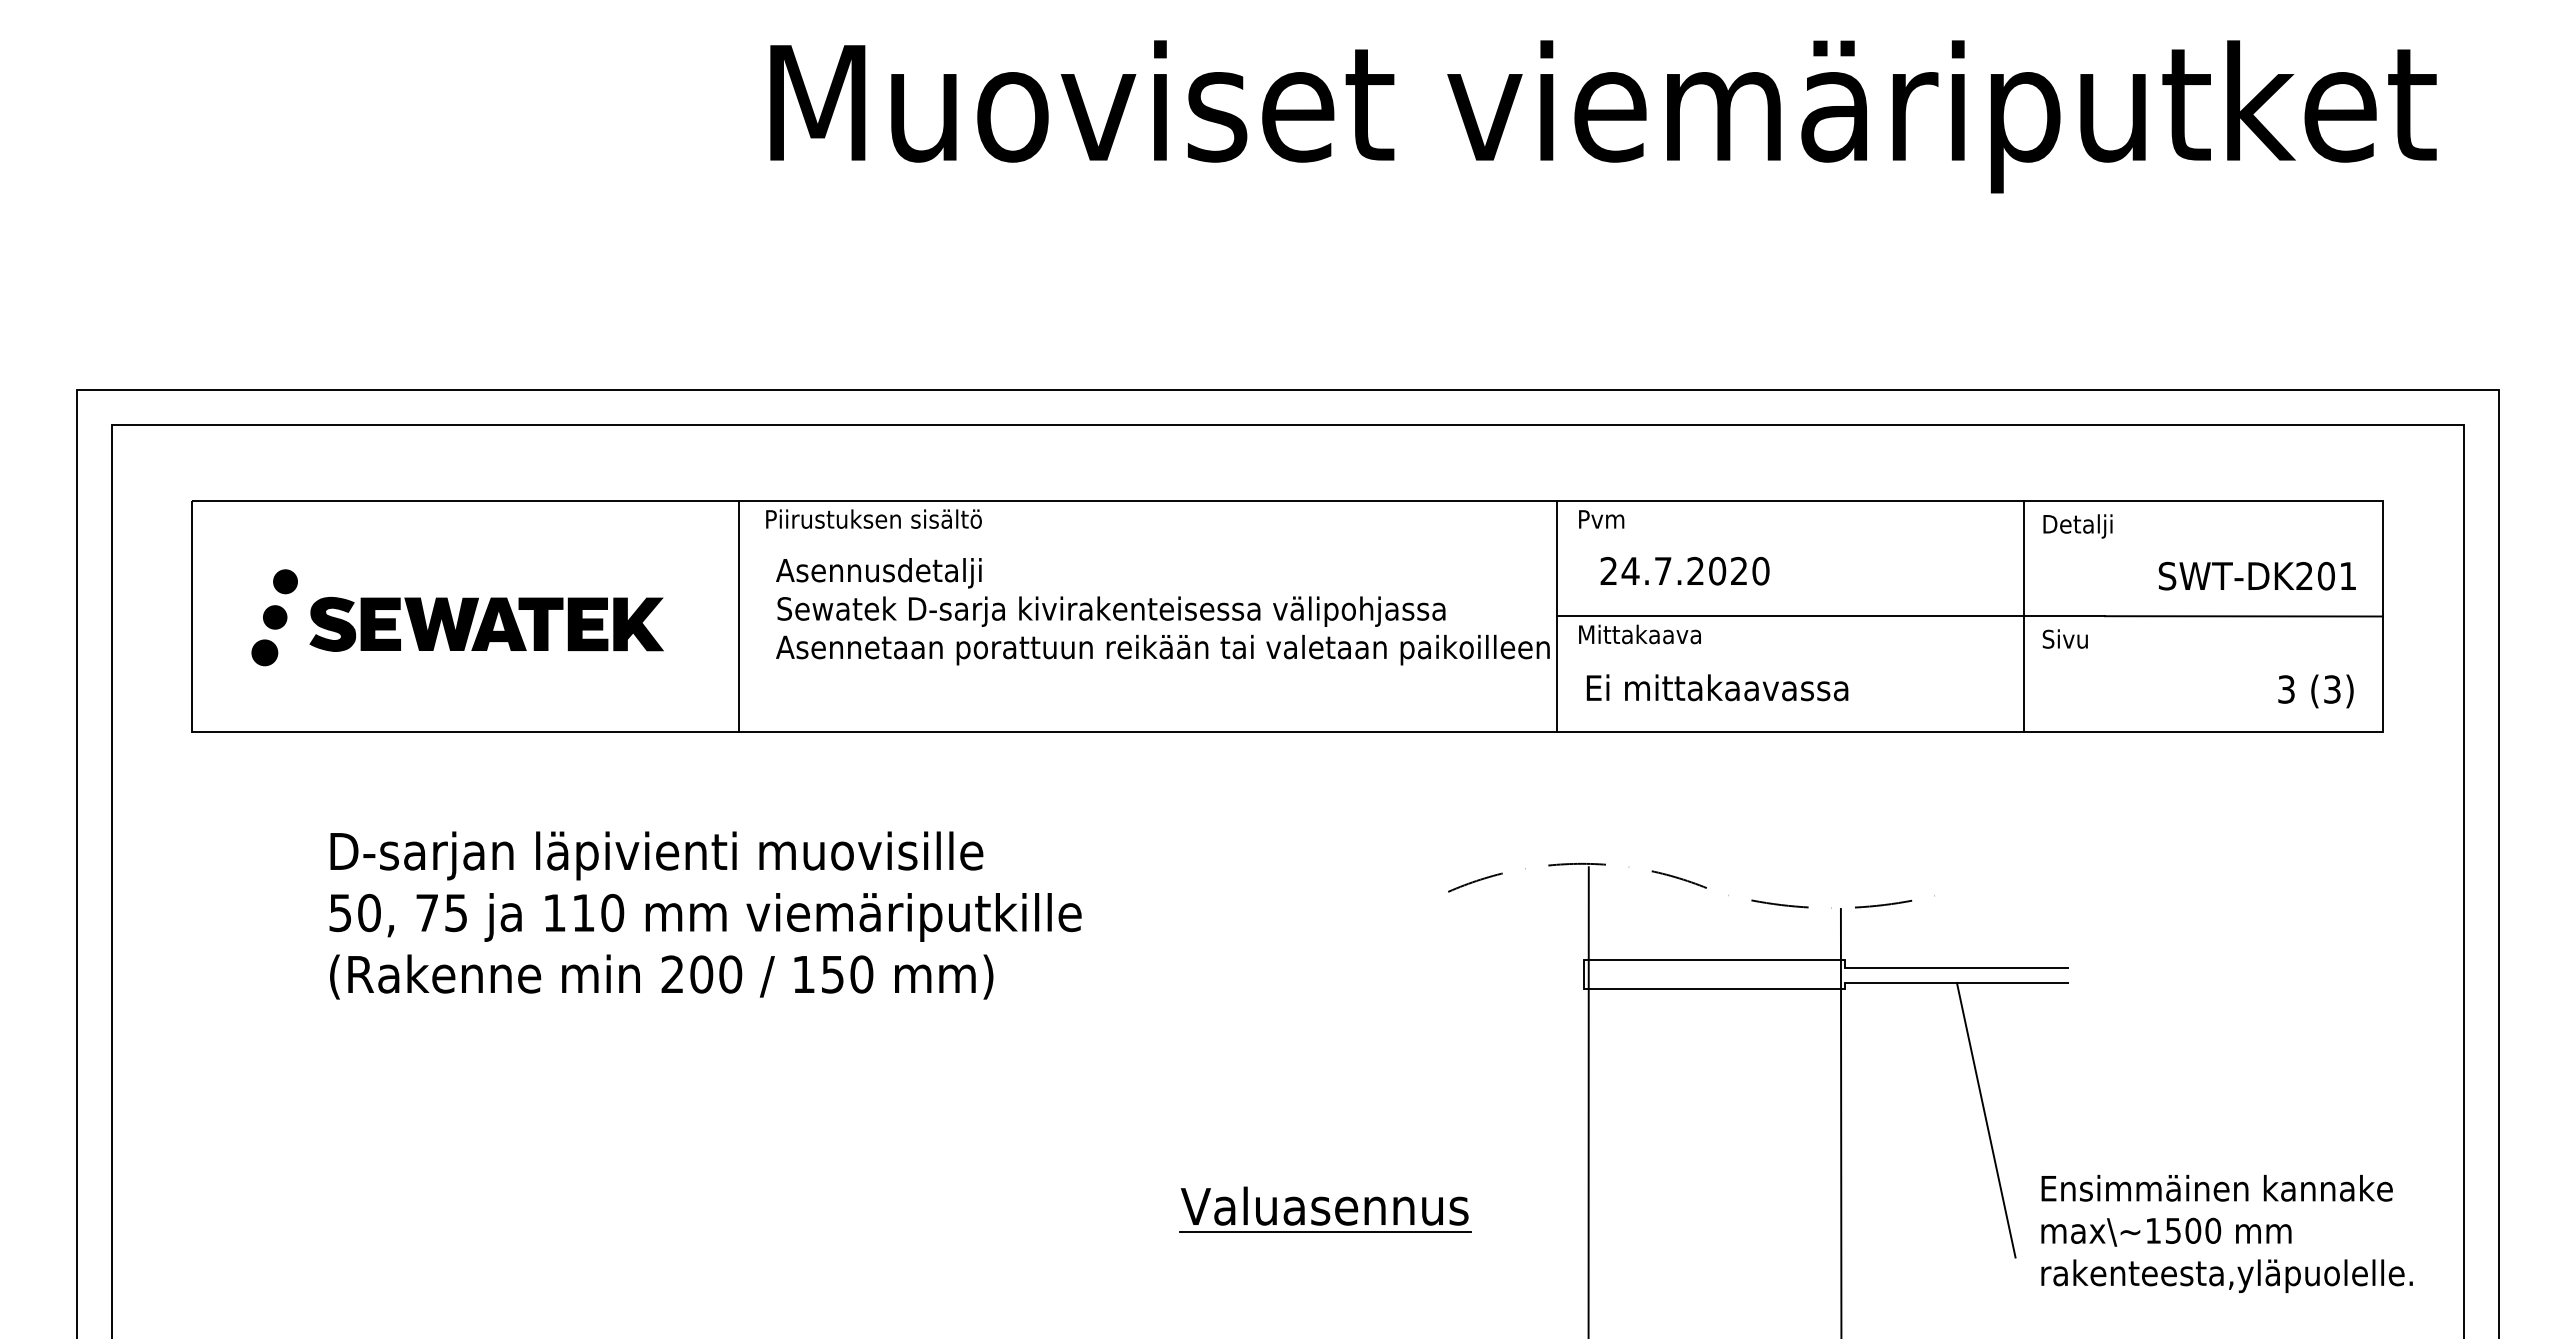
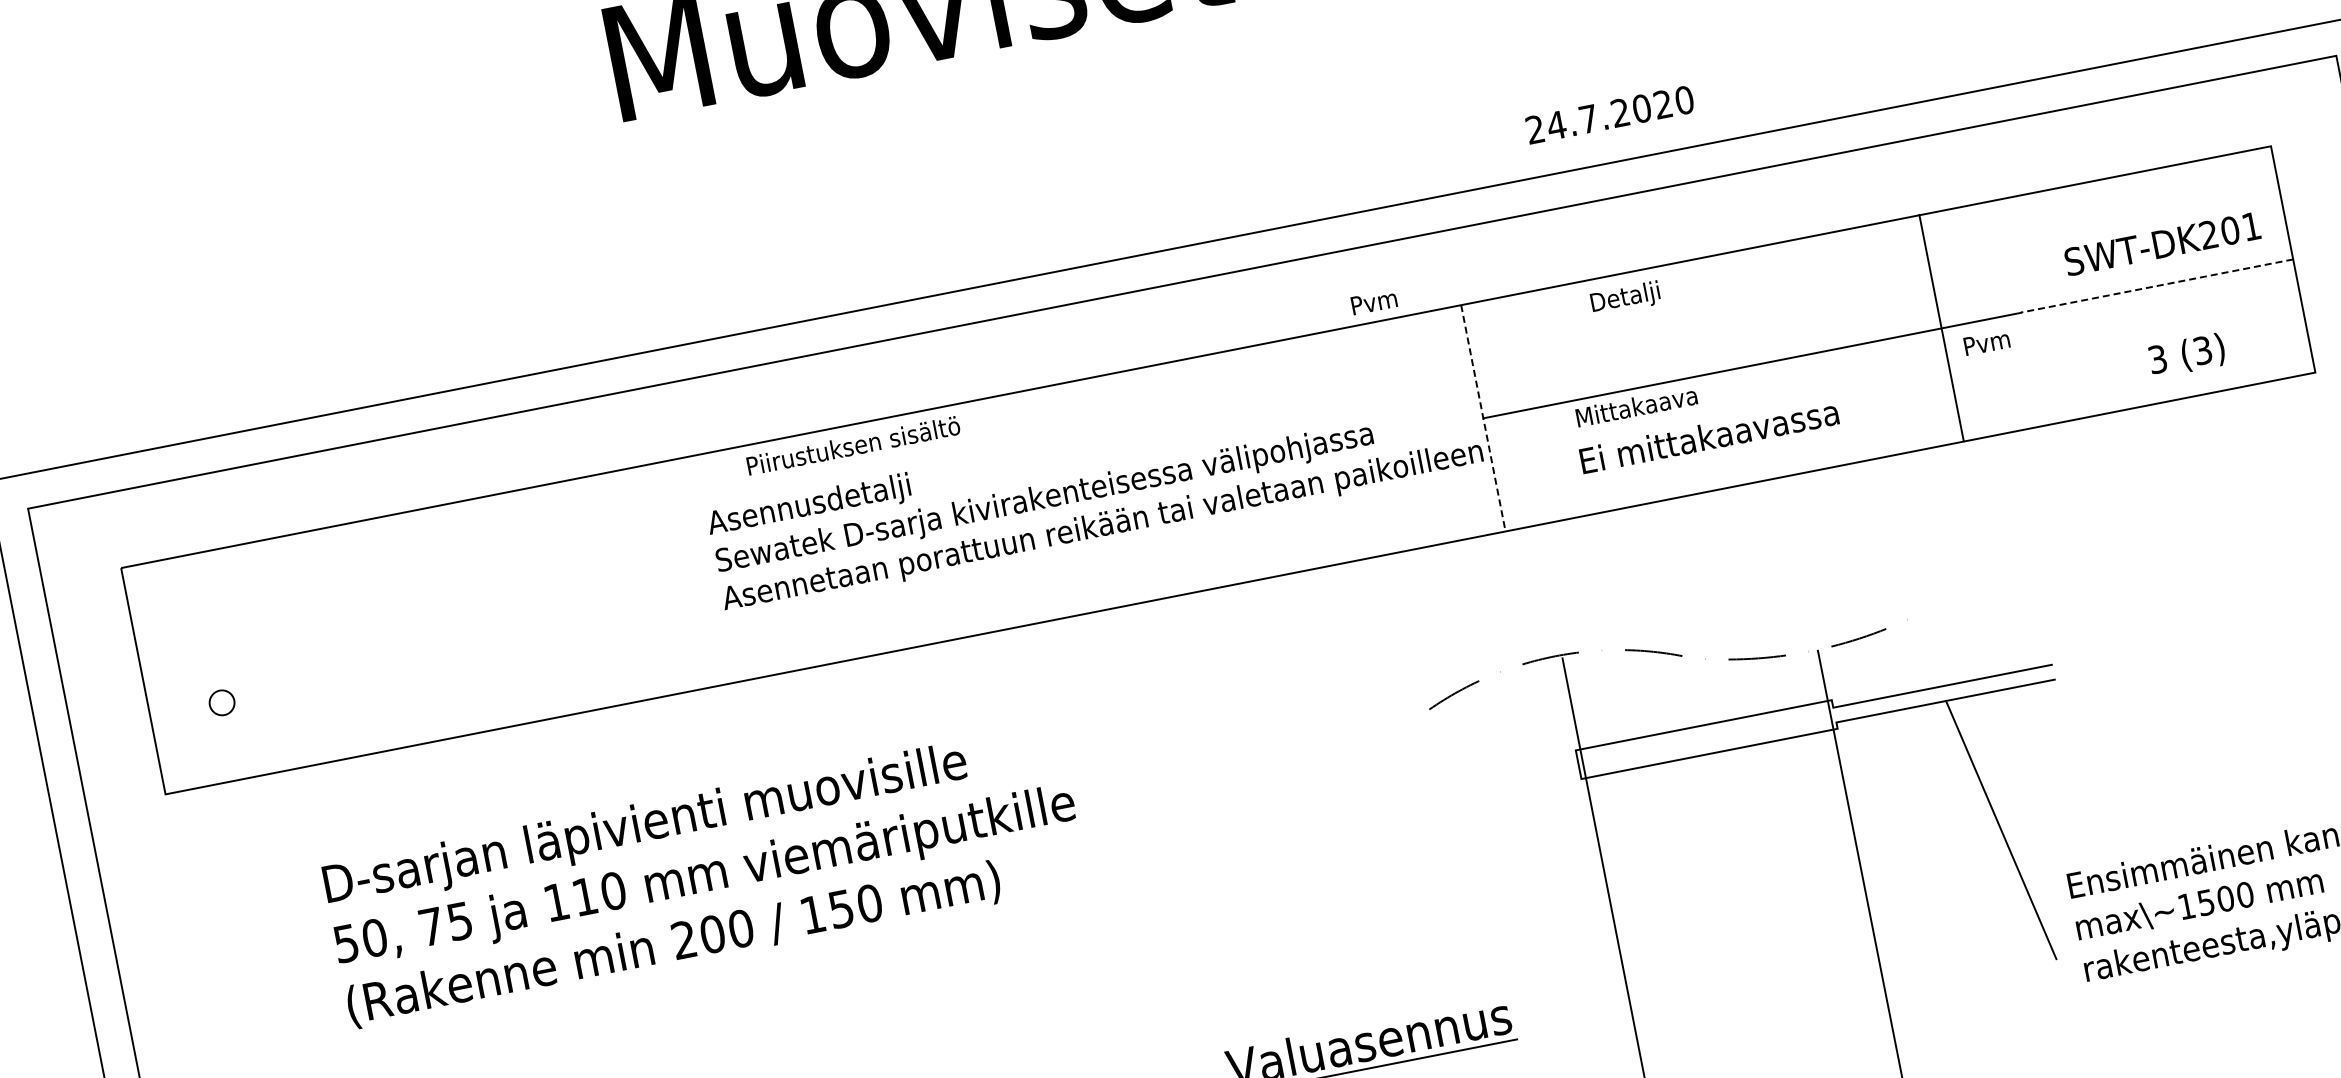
text: (873, 518) -> (852, 445), moved
text: (1601, 519) -> (1374, 302), moved
text: (2077, 526) -> (1625, 298), moved
text: (1684, 571) -> (1609, 115), moved
fill: (285, 581) -> (228, 628), removed
line: (739, 616) -> (680, 575), removed
line: (1557, 616) -> (1483, 418), solid -> dashed
line: (2243, 616) -> (2156, 286), solid -> dashed
fill: (274, 617) -> (224, 666), removed
part: (486, 624) -> (434, 632), removed
text: (1639, 634) -> (1636, 406), moved
text: (2065, 638) -> (1986, 342), Sivu -> Pvm
fill: (264, 652) -> (221, 702), removed
text: (1717, 687) -> (1709, 436), moved
text: (2315, 691) -> (2186, 355), moved

